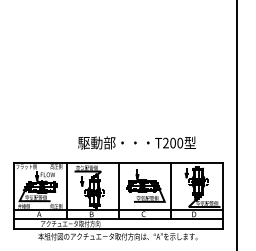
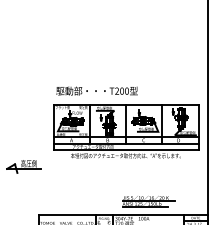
text: (136, 142) -> (96, 90), moved

